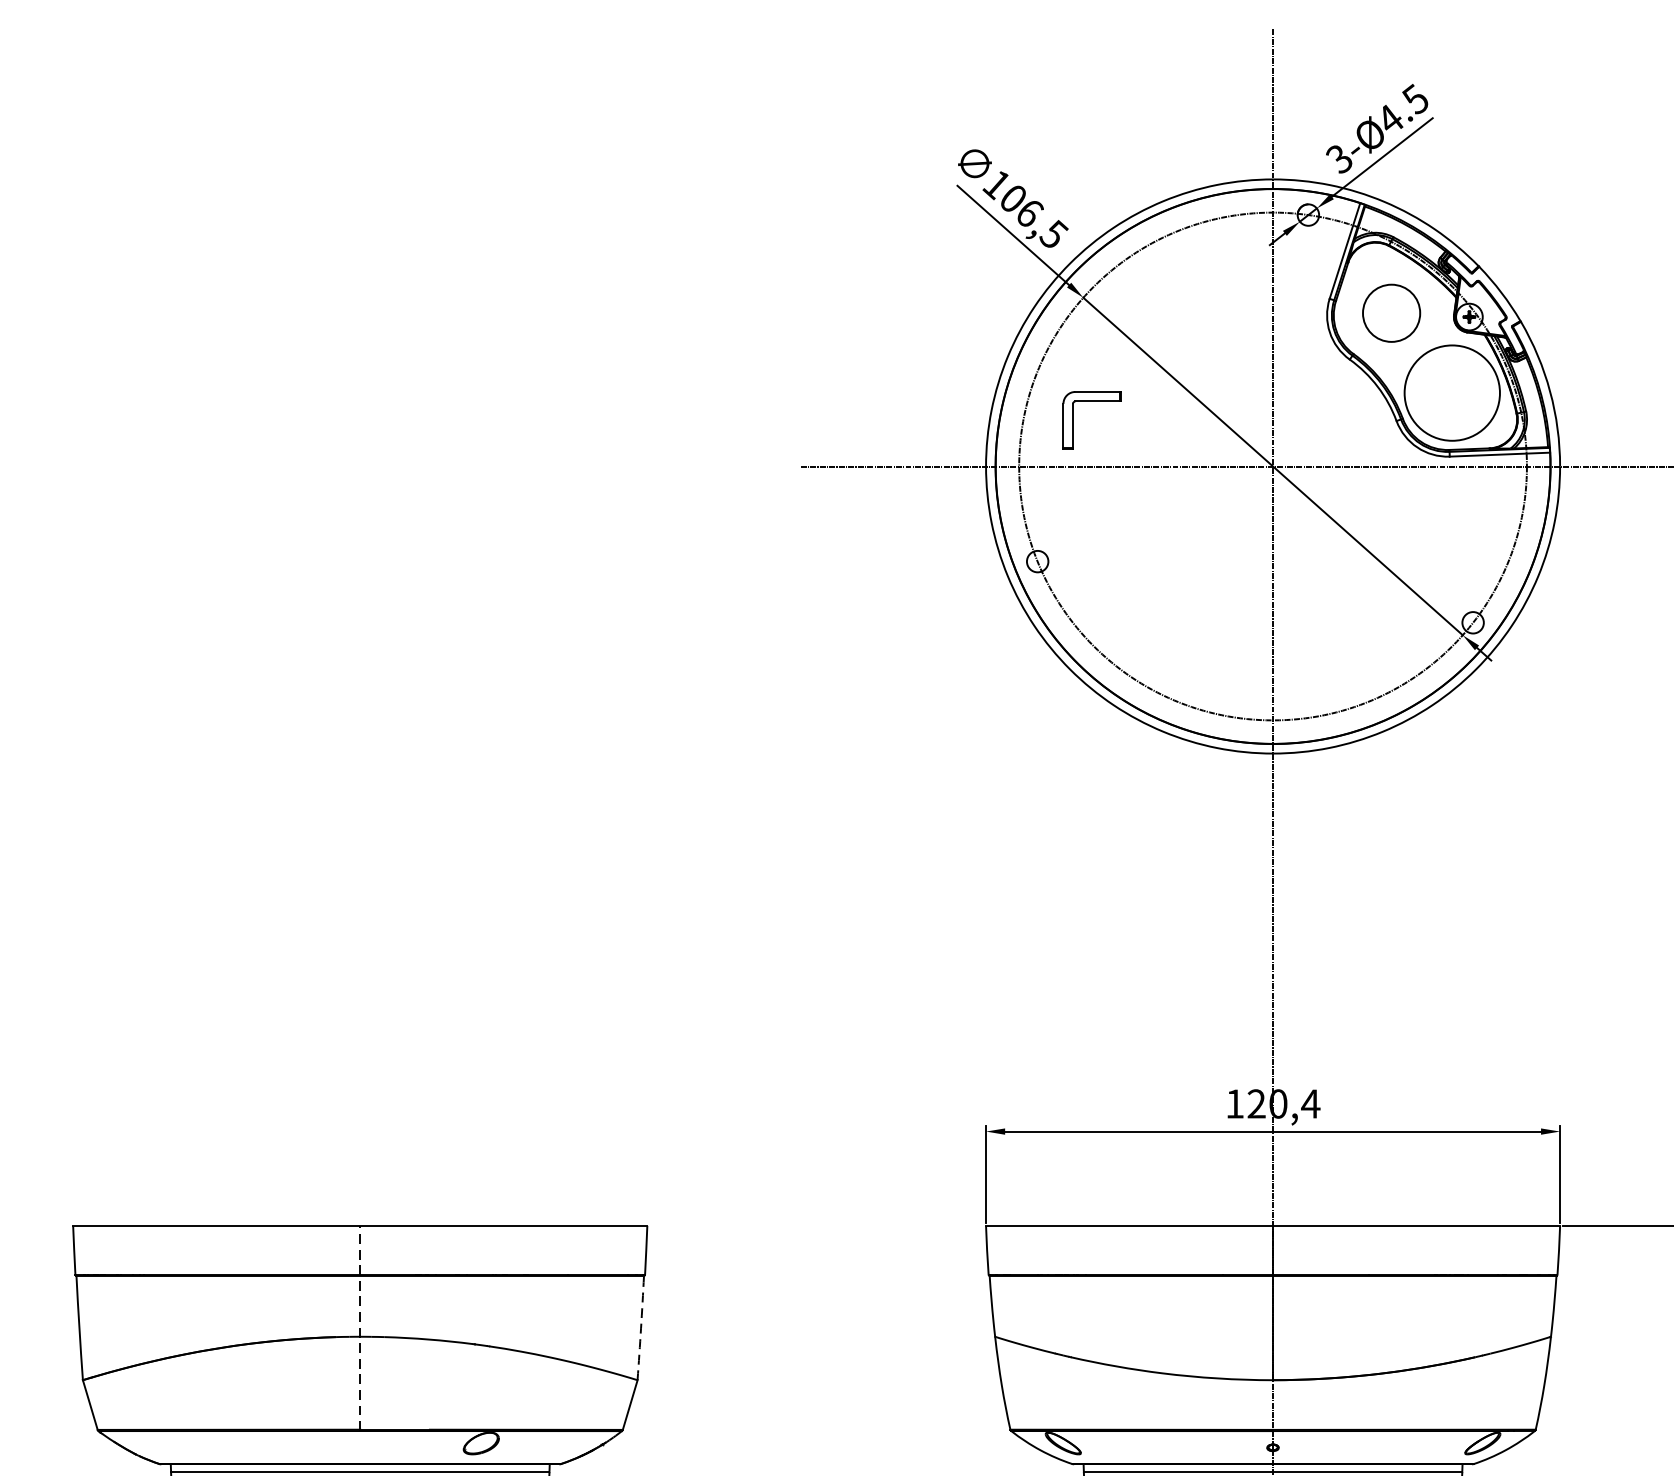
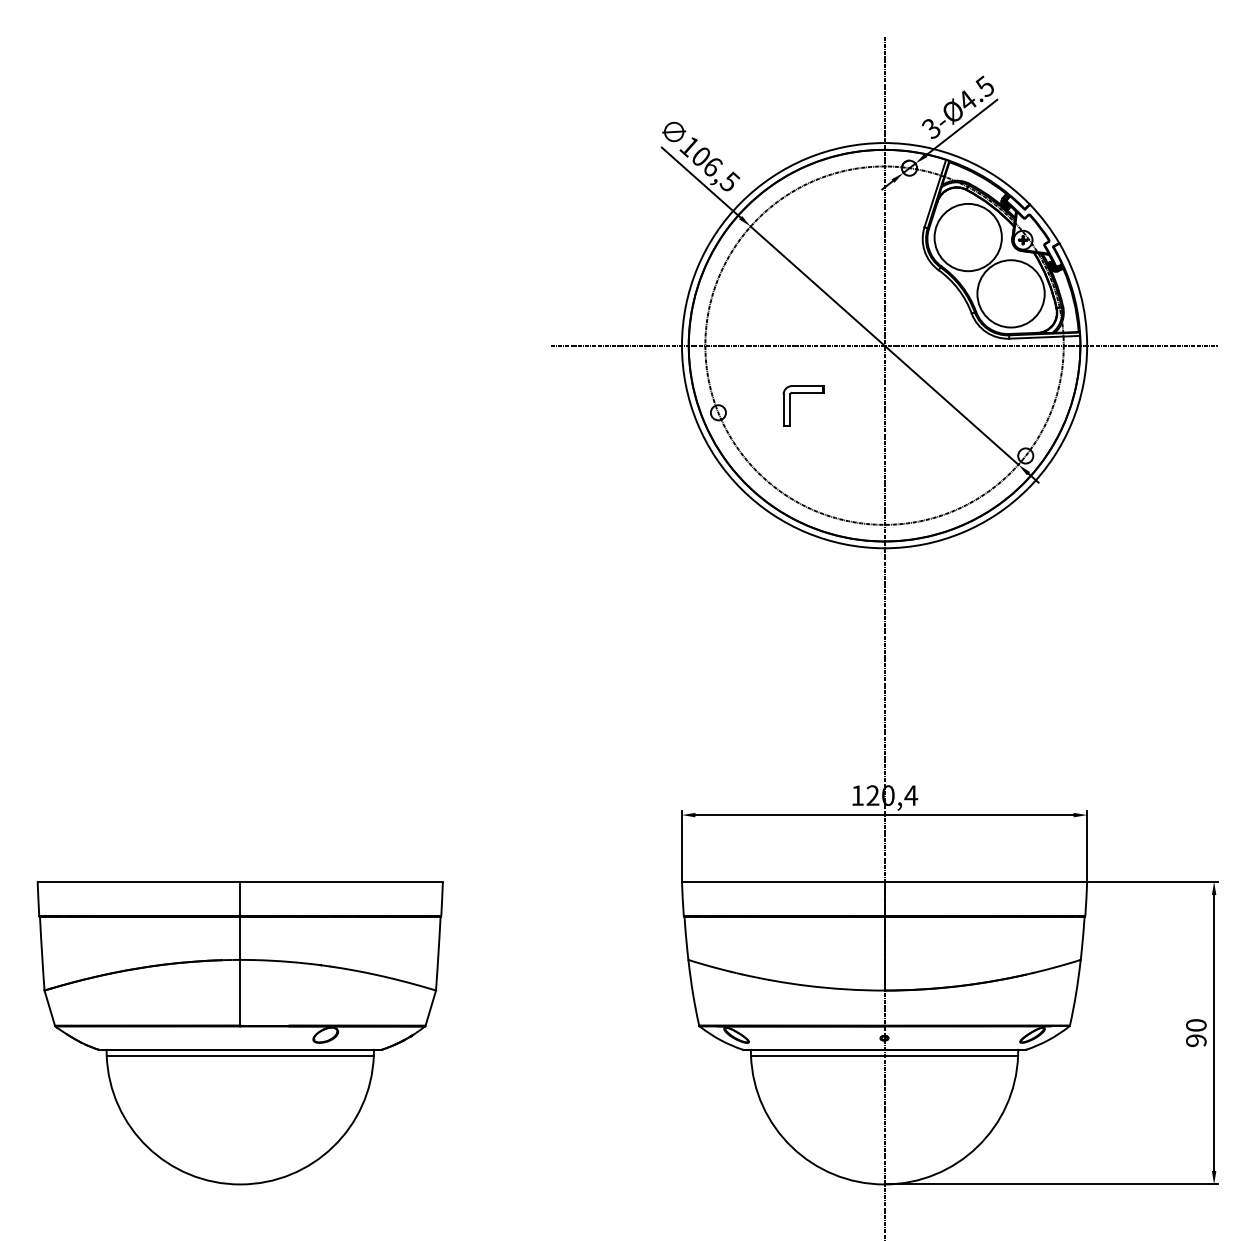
circle: (1390, 313) -> (967, 237), size x1.67
part: (1091, 402) -> (803, 393), moved
line: (360, 1327) -> (240, 953), dashed -> solid
arc: (641, 1327) -> (438, 953), dashed -> solid

